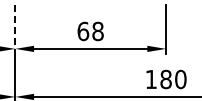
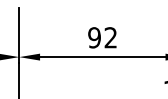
line: (15, 29) -> (19, 35), dashed -> solid
text: (90, 31) -> (102, 37), 68 -> 92

